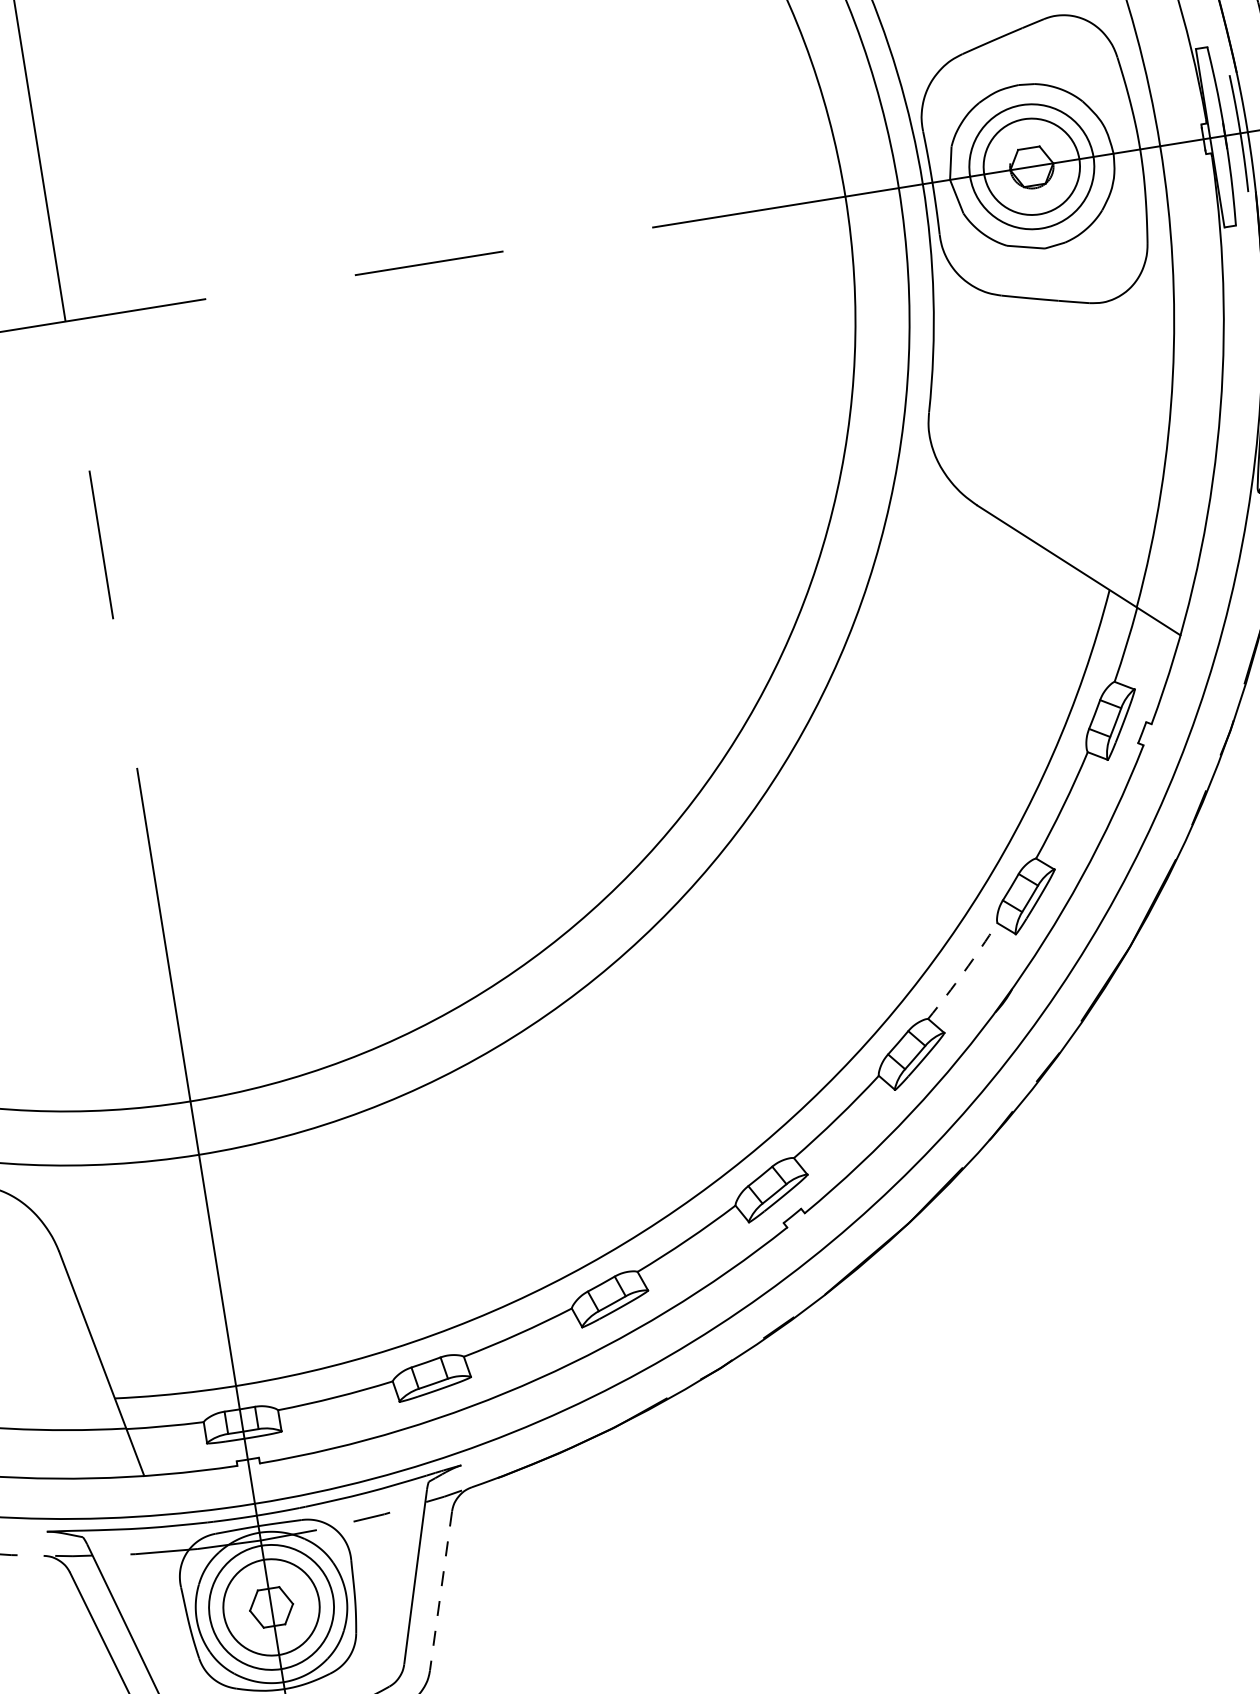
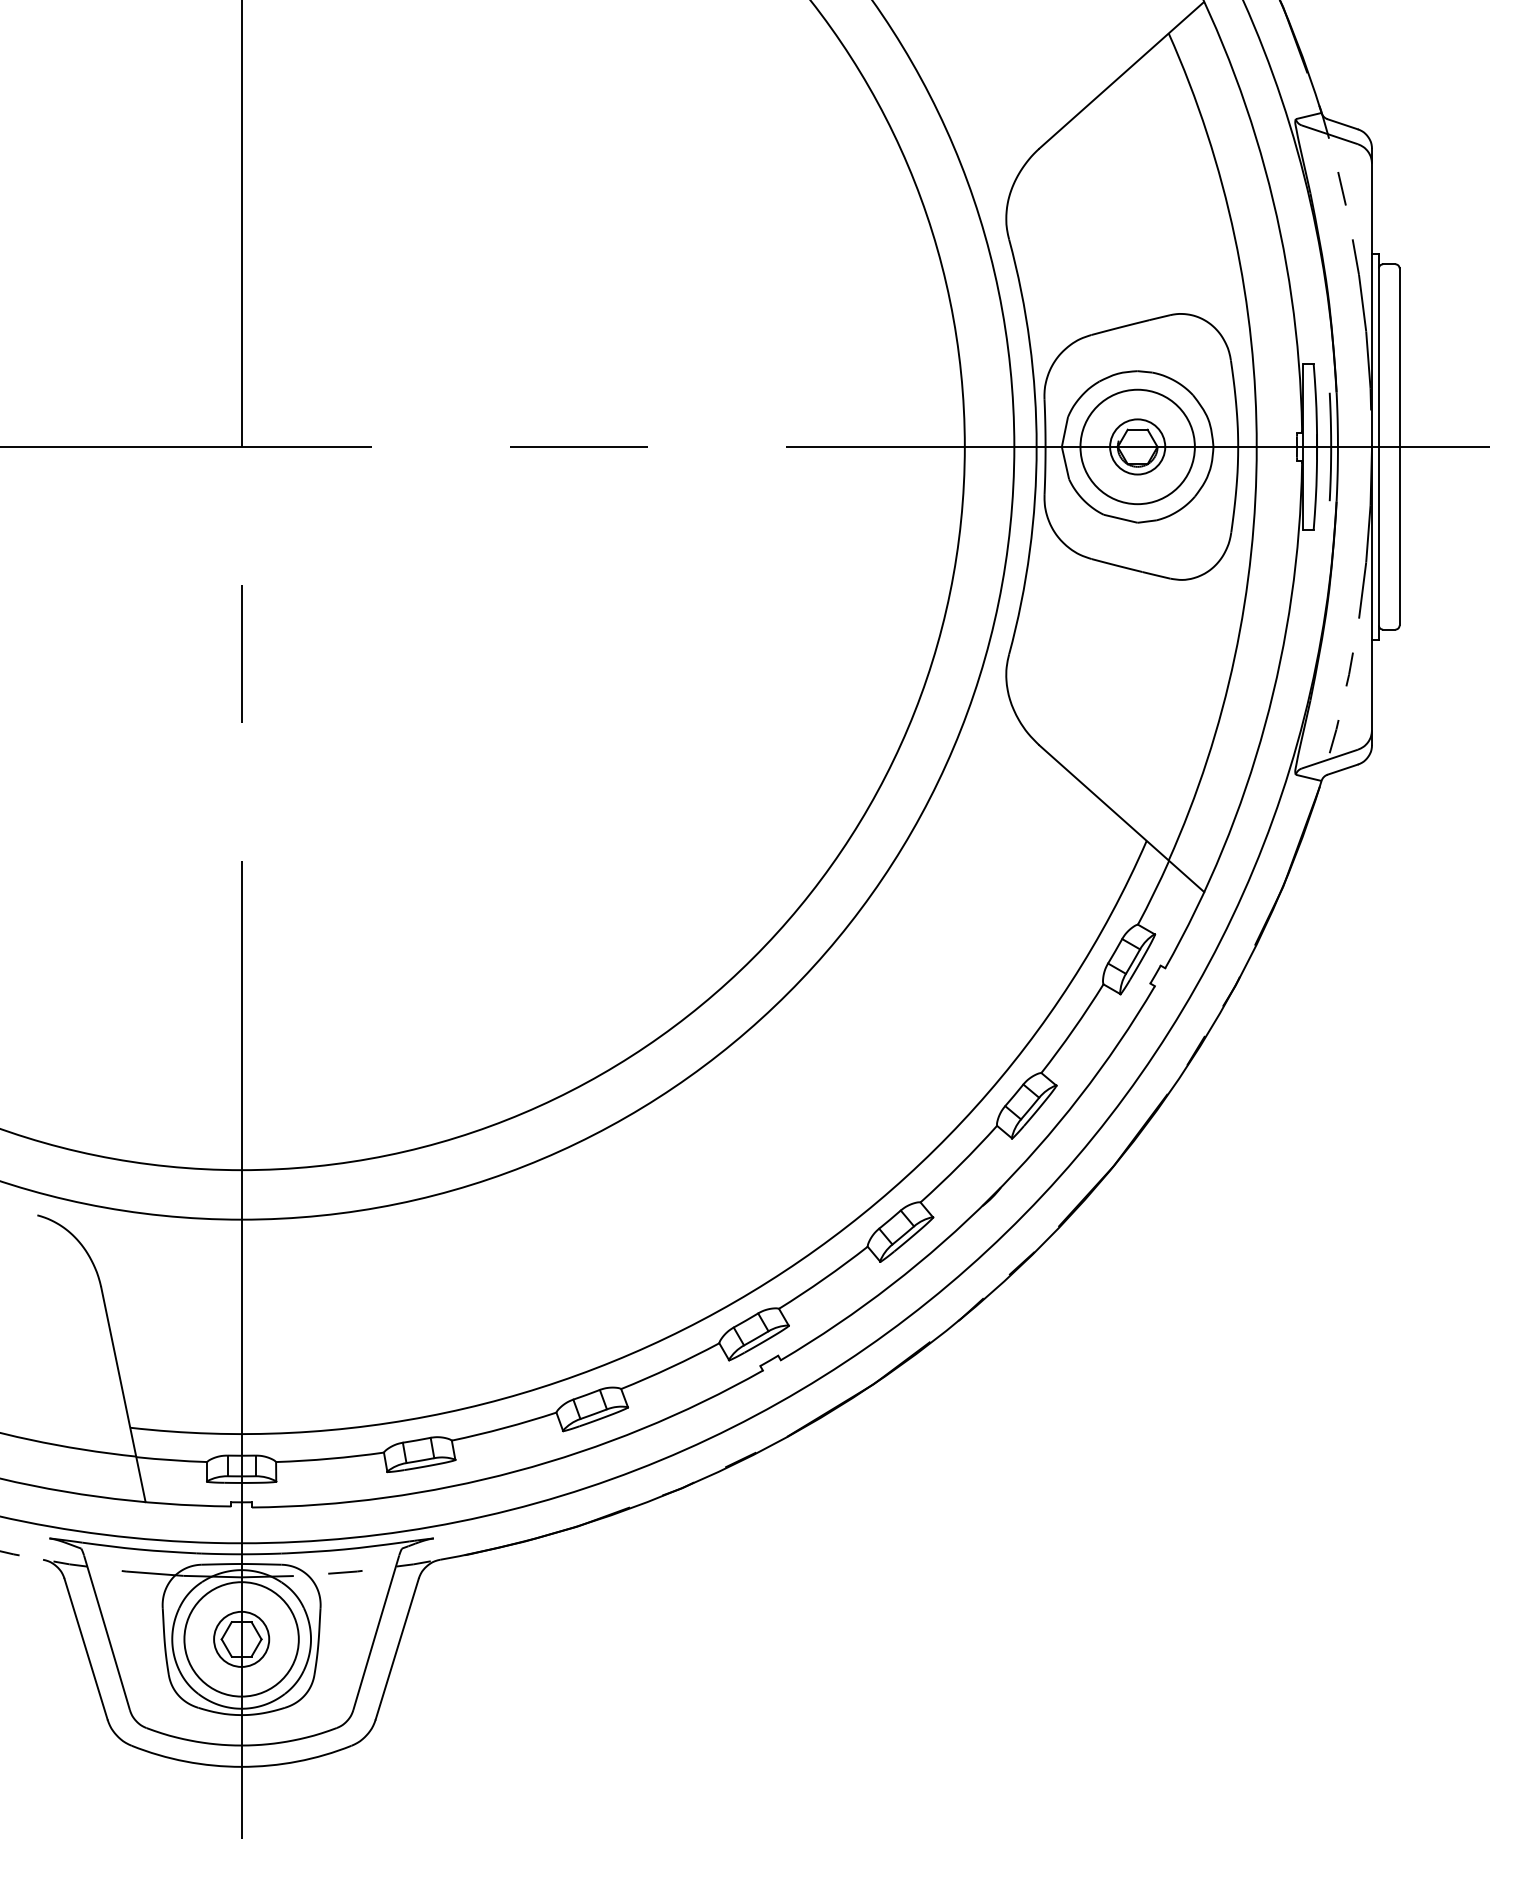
circle: (1031, 166) -> (1137, 446), size x0.62
arc: (963, 972) -> (959, 1165), dashed -> solid
line: (441, 1591) -> (397, 1649), dashed -> solid
circle: (271, 1606) -> (241, 1638), size x0.62

